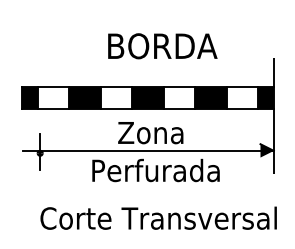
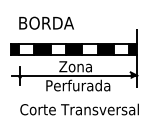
text: (162, 44) -> (46, 22), moved

